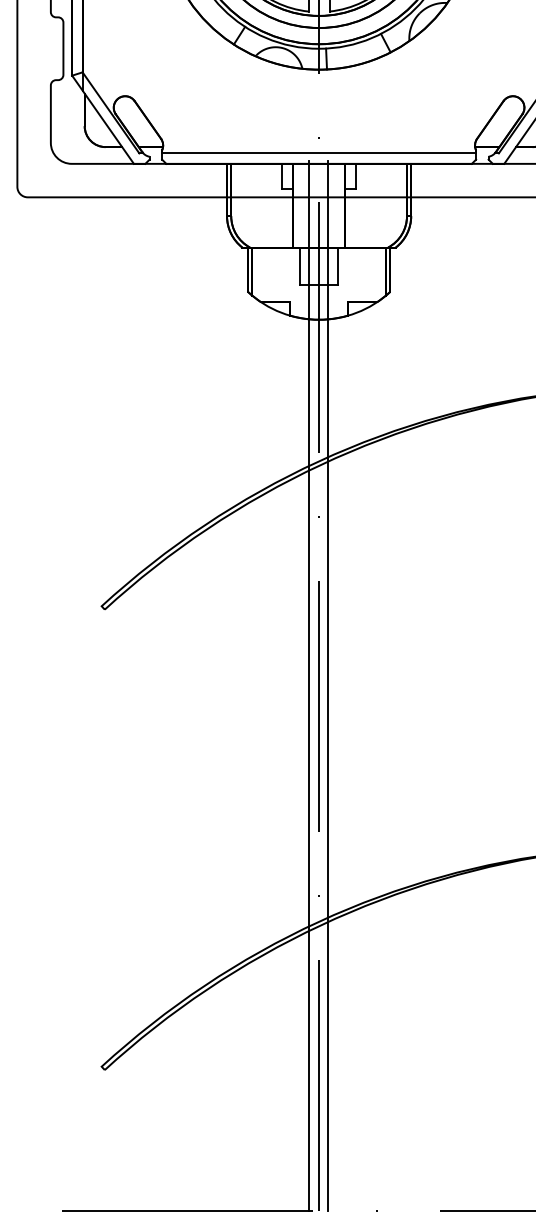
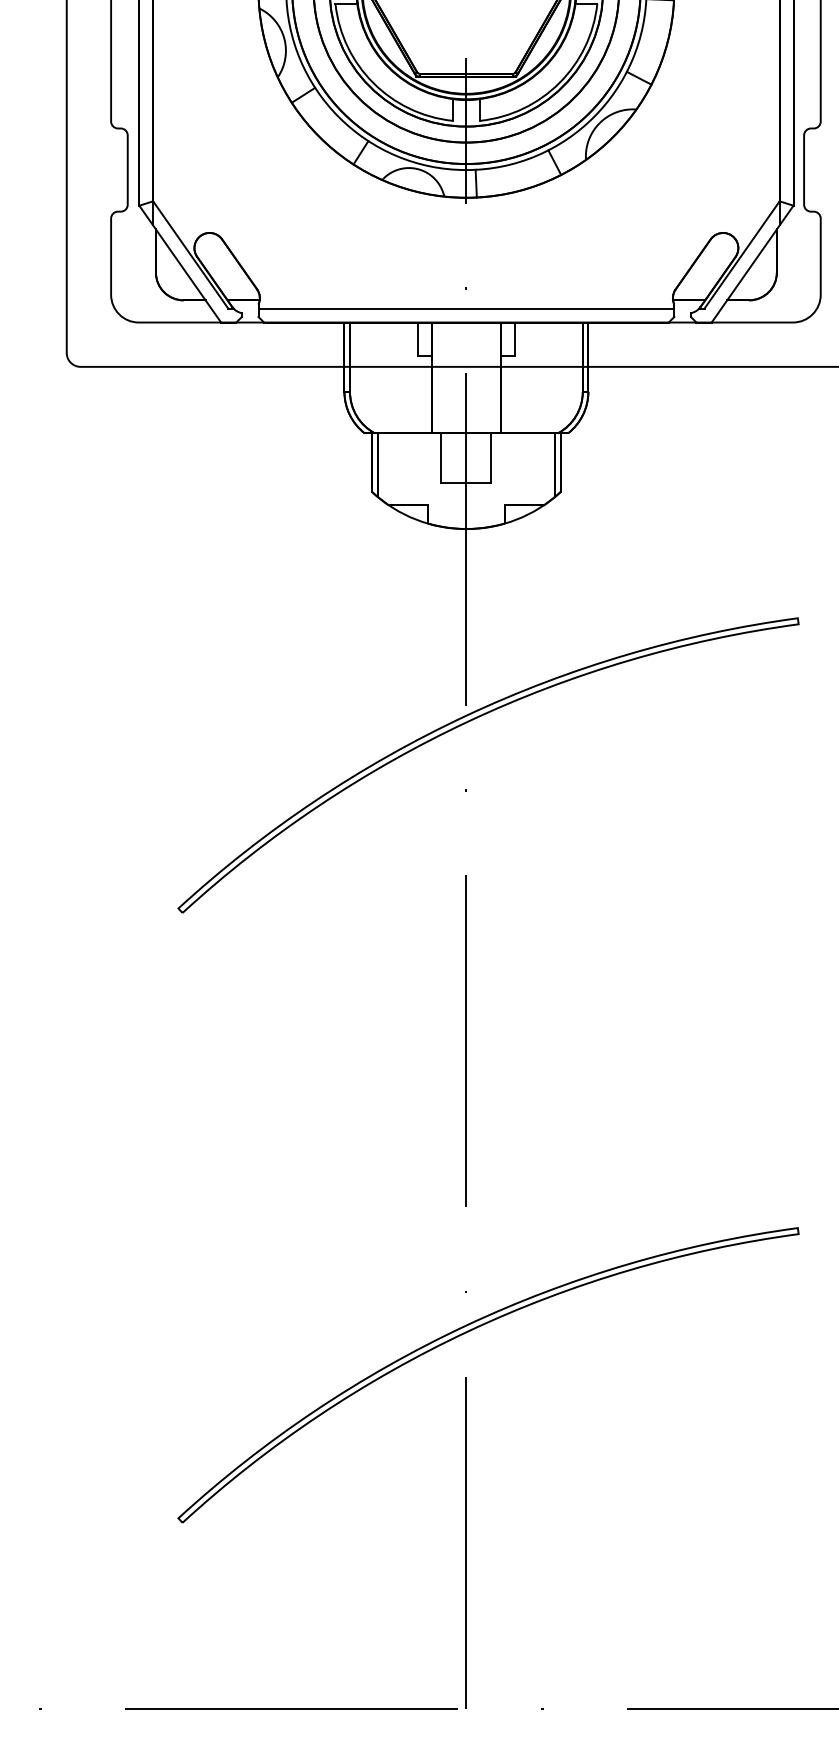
line: (309, 686) -> (453, 1014), removed
line: (328, 686) -> (478, 1014), removed

